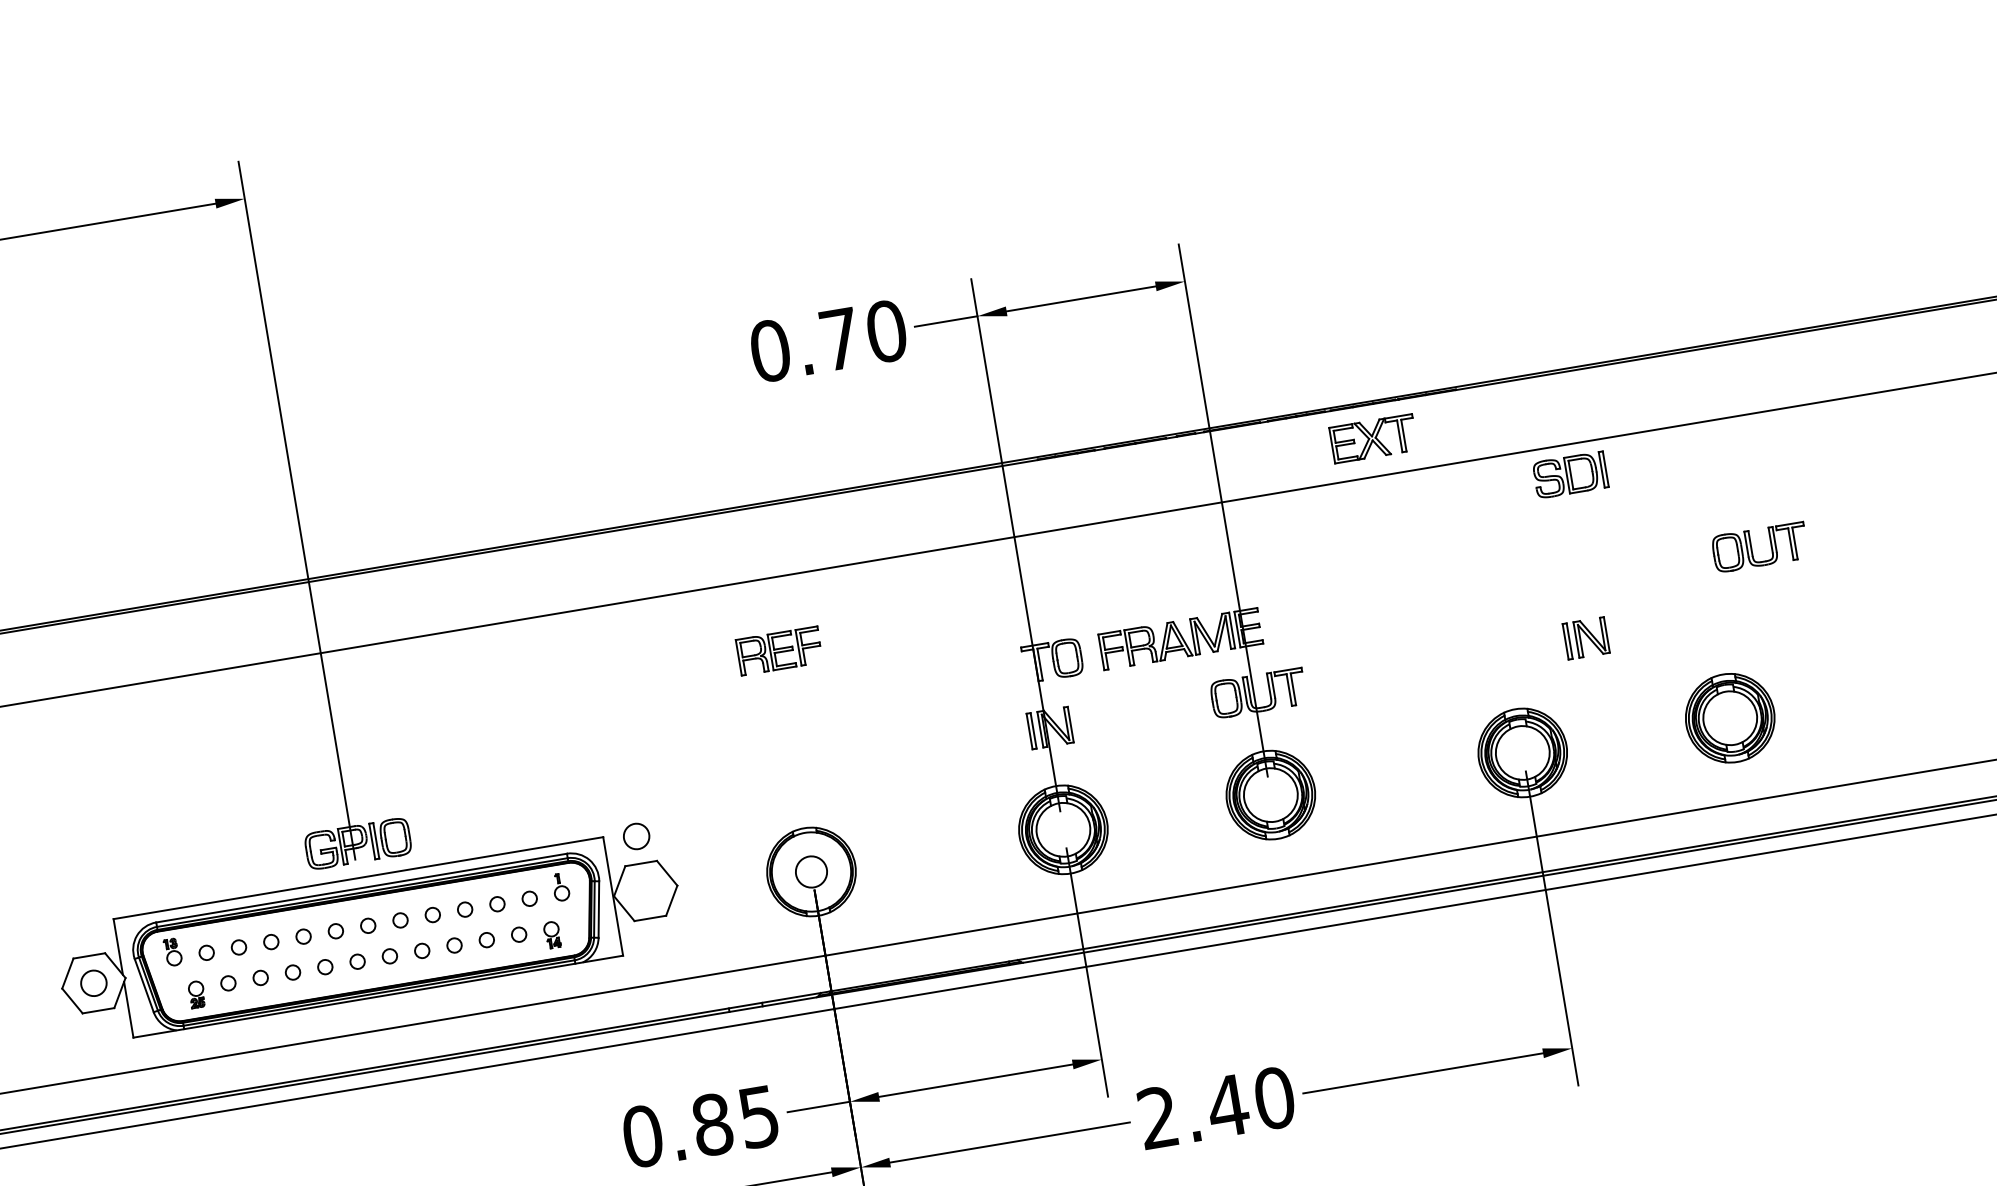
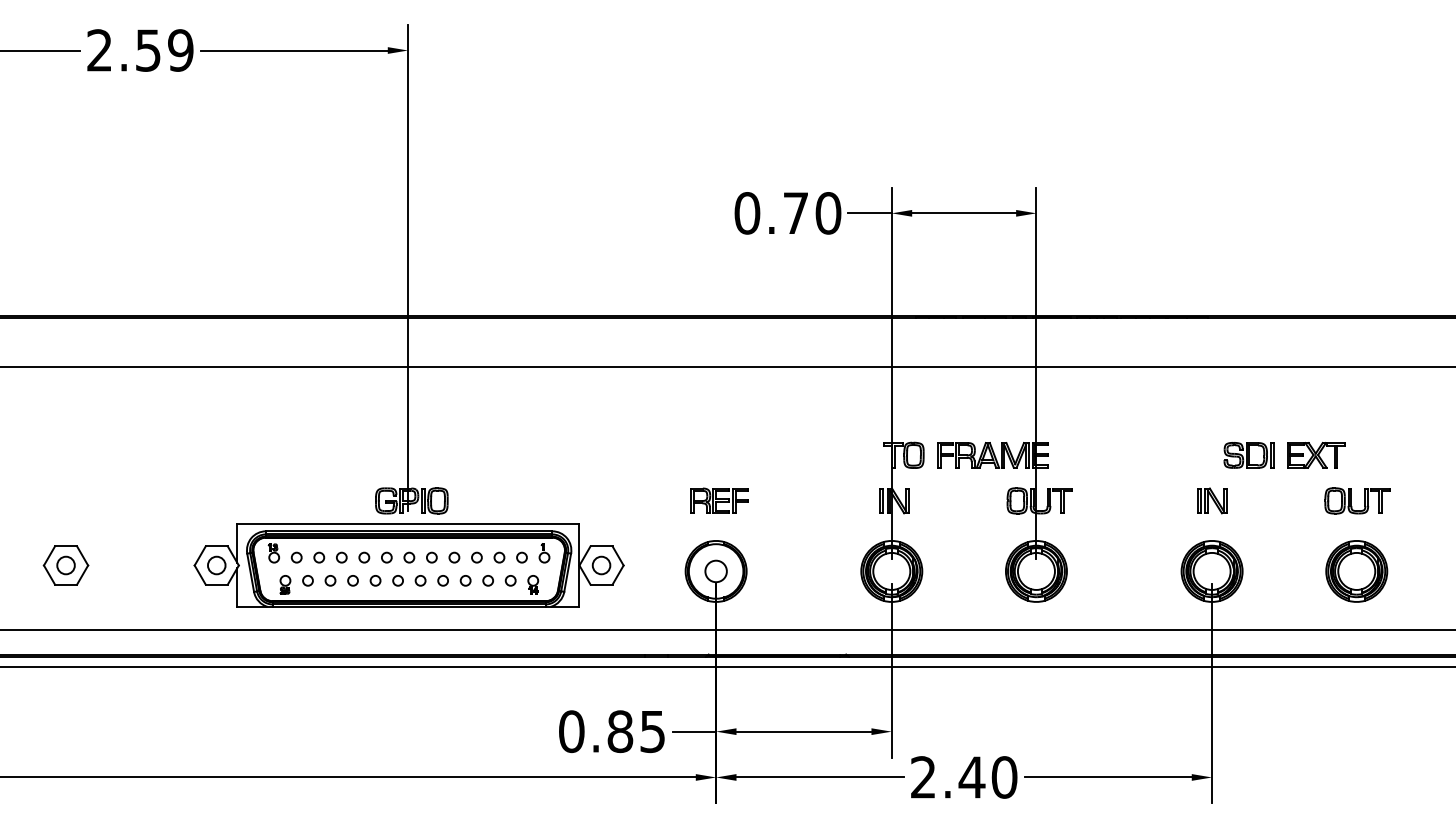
part: (1373, 438) -> (1316, 455), moved
part: (1569, 475) -> (1248, 455), moved
part: (1760, 546) -> (1357, 500), moved
part: (1586, 637) -> (1212, 500), moved
part: (779, 650) -> (719, 500), moved
circle: (636, 836) -> (601, 565), moved

